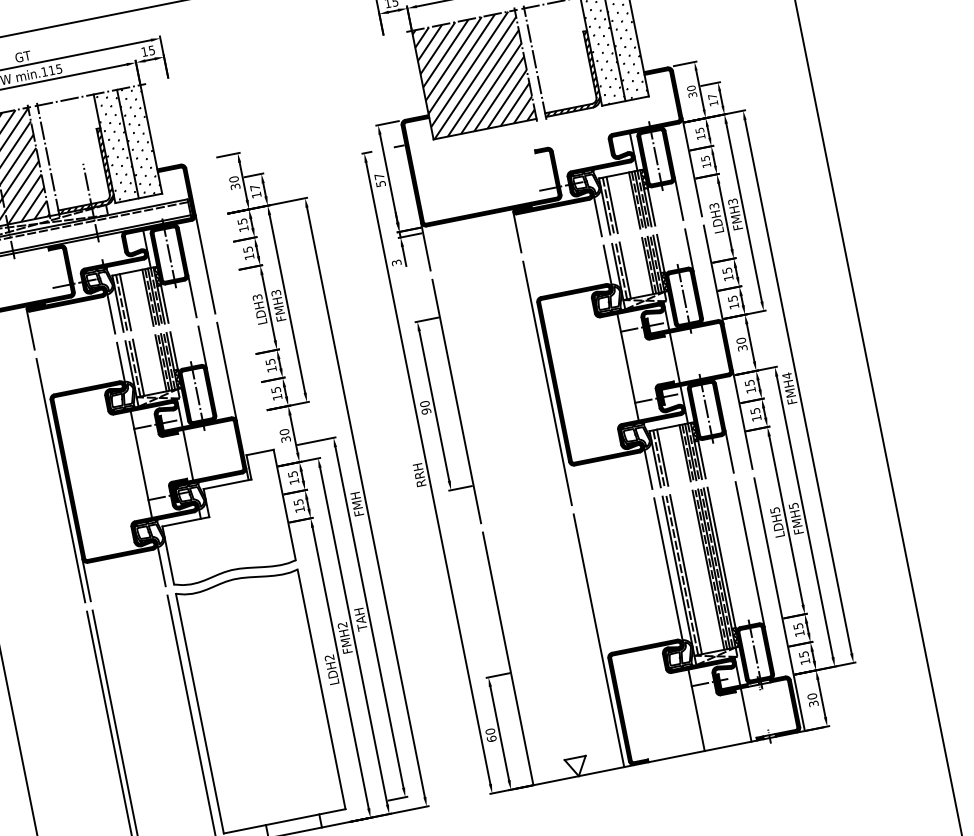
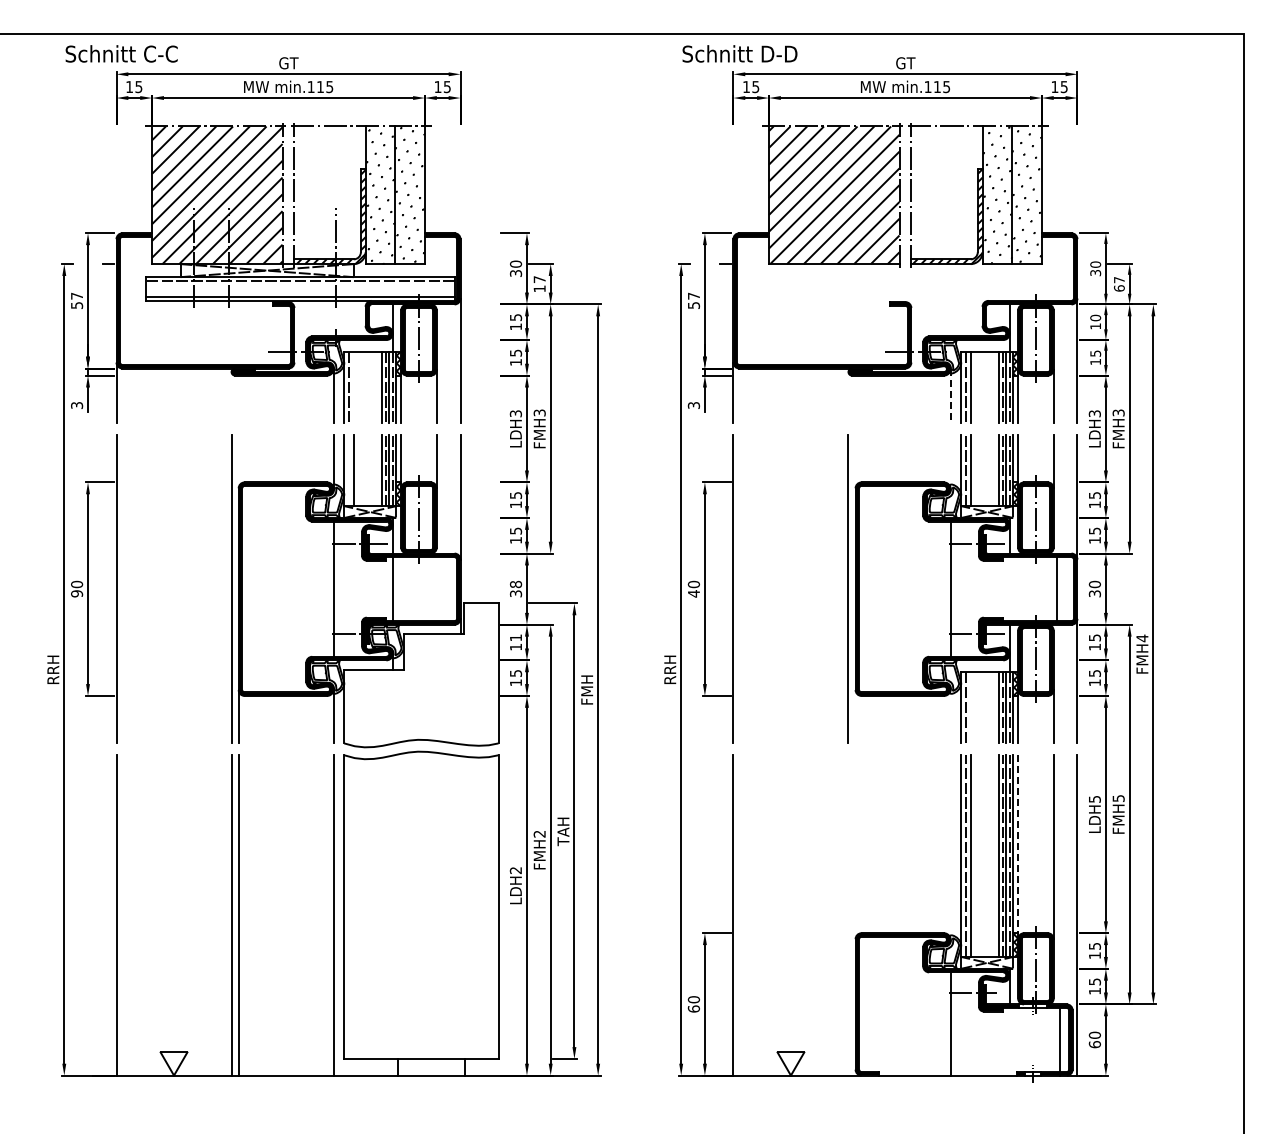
text: (713, 103) -> (1119, 288), 17 -> 67
text: (699, 130) -> (1095, 317), 15 -> 10
line: (597, 215) -> (950, 396), solid -> dashed
line: (517, 232) -> (848, 397), removed
line: (607, 266) -> (950, 461), removed
line: (125, 302) -> (353, 387), removed
line: (30, 329) -> (231, 397), removed
line: (674, 358) -> (1056, 589), moved
line: (135, 368) -> (349, 470), removed
text: (425, 411) -> (693, 593), 90 -> 40
text: (284, 432) -> (515, 584), 30 -> 38
line: (662, 457) -> (970, 707), removed
line: (648, 467) -> (950, 716), removed
text: (293, 473) -> (516, 637), 15 -> 11
line: (721, 558) -> (1018, 844), solid -> dashed
line: (668, 571) -> (950, 847), removed
line: (599, 640) -> (848, 915), removed
text: (813, 703) -> (1094, 1044), 30 -> 60
line: (745, 714) -> (1059, 1041), moved

